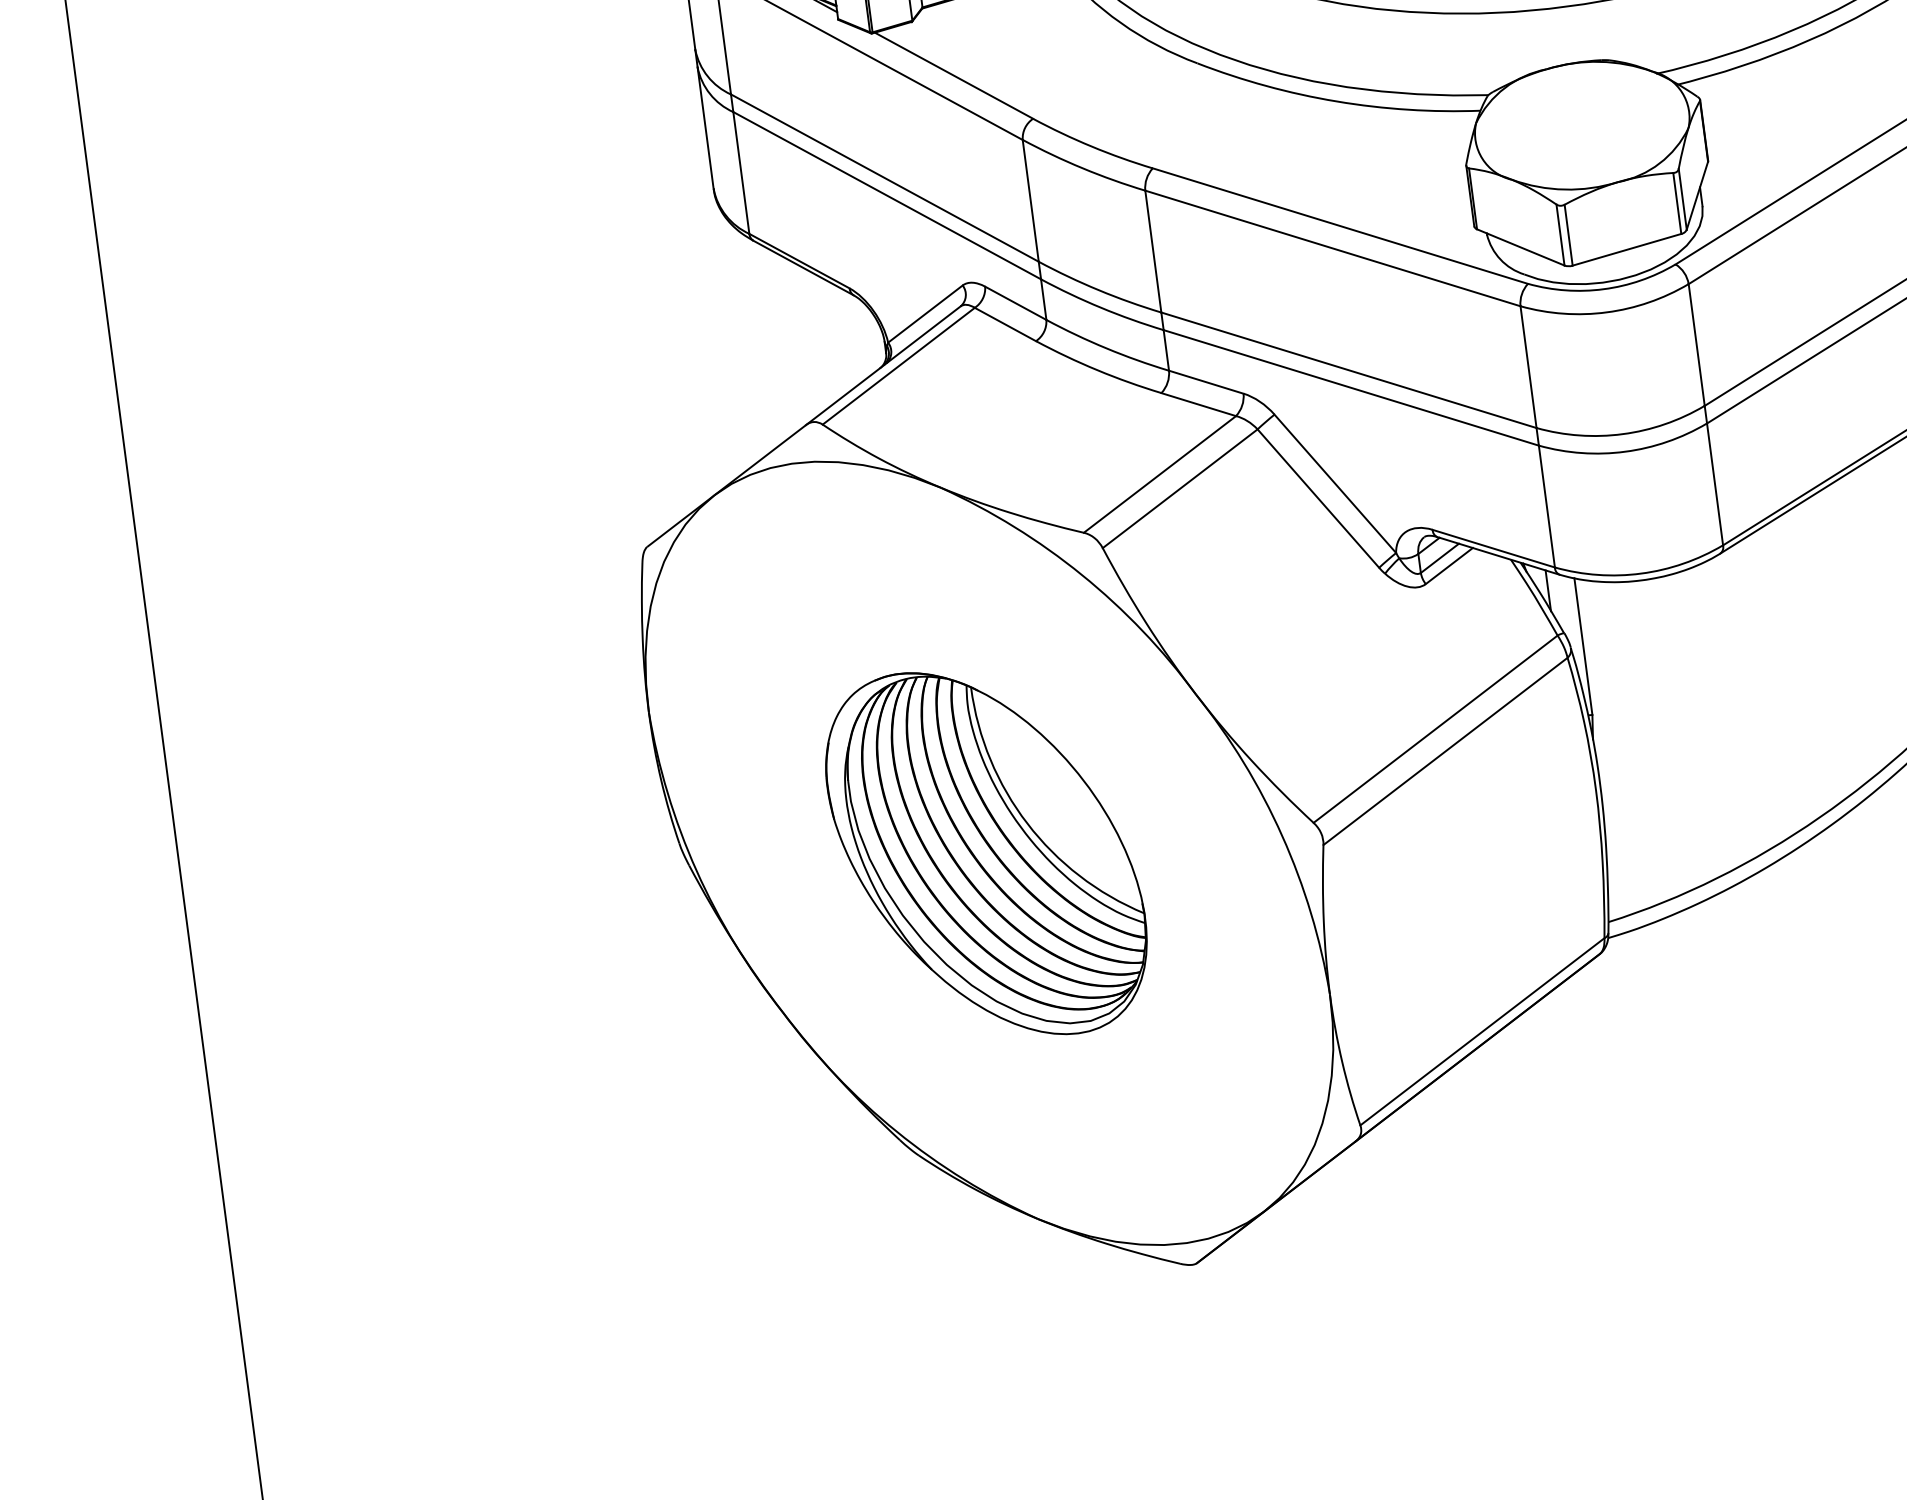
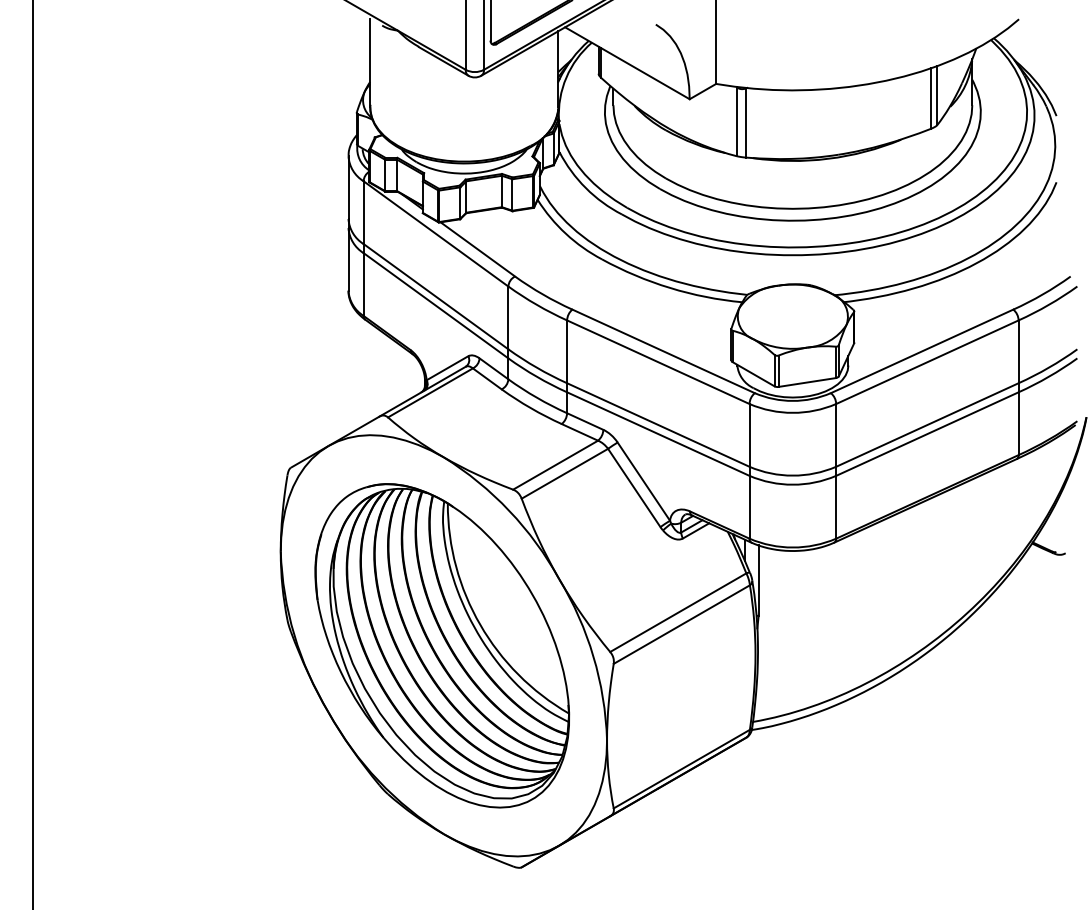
part: (986, 853) -> (442, 645), size x1.67

